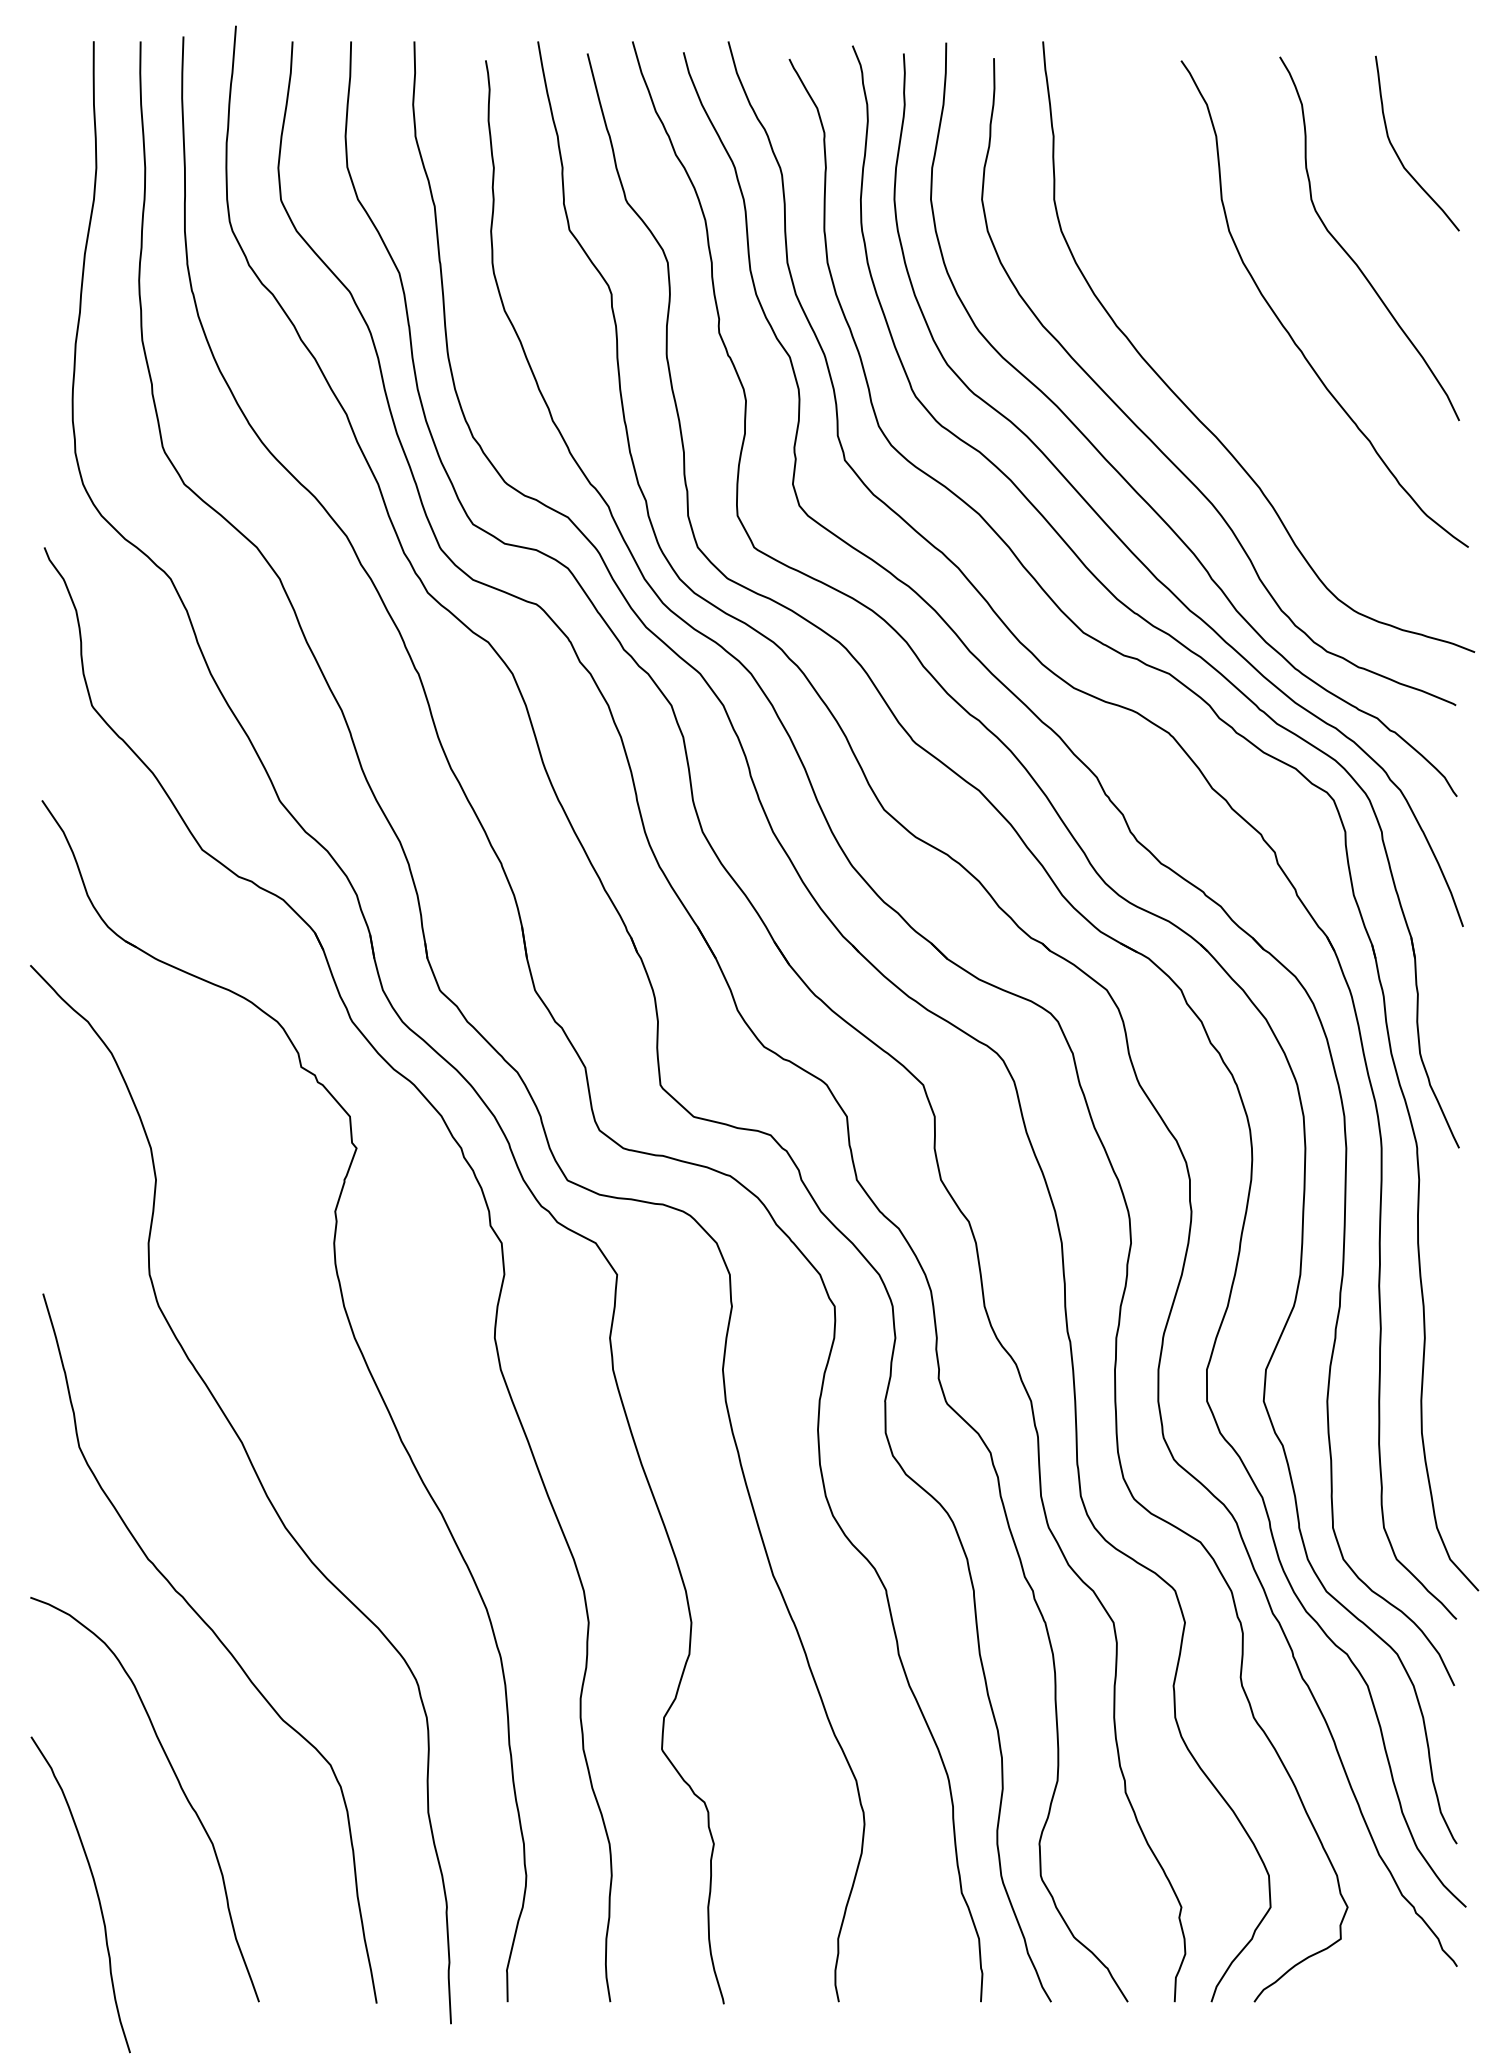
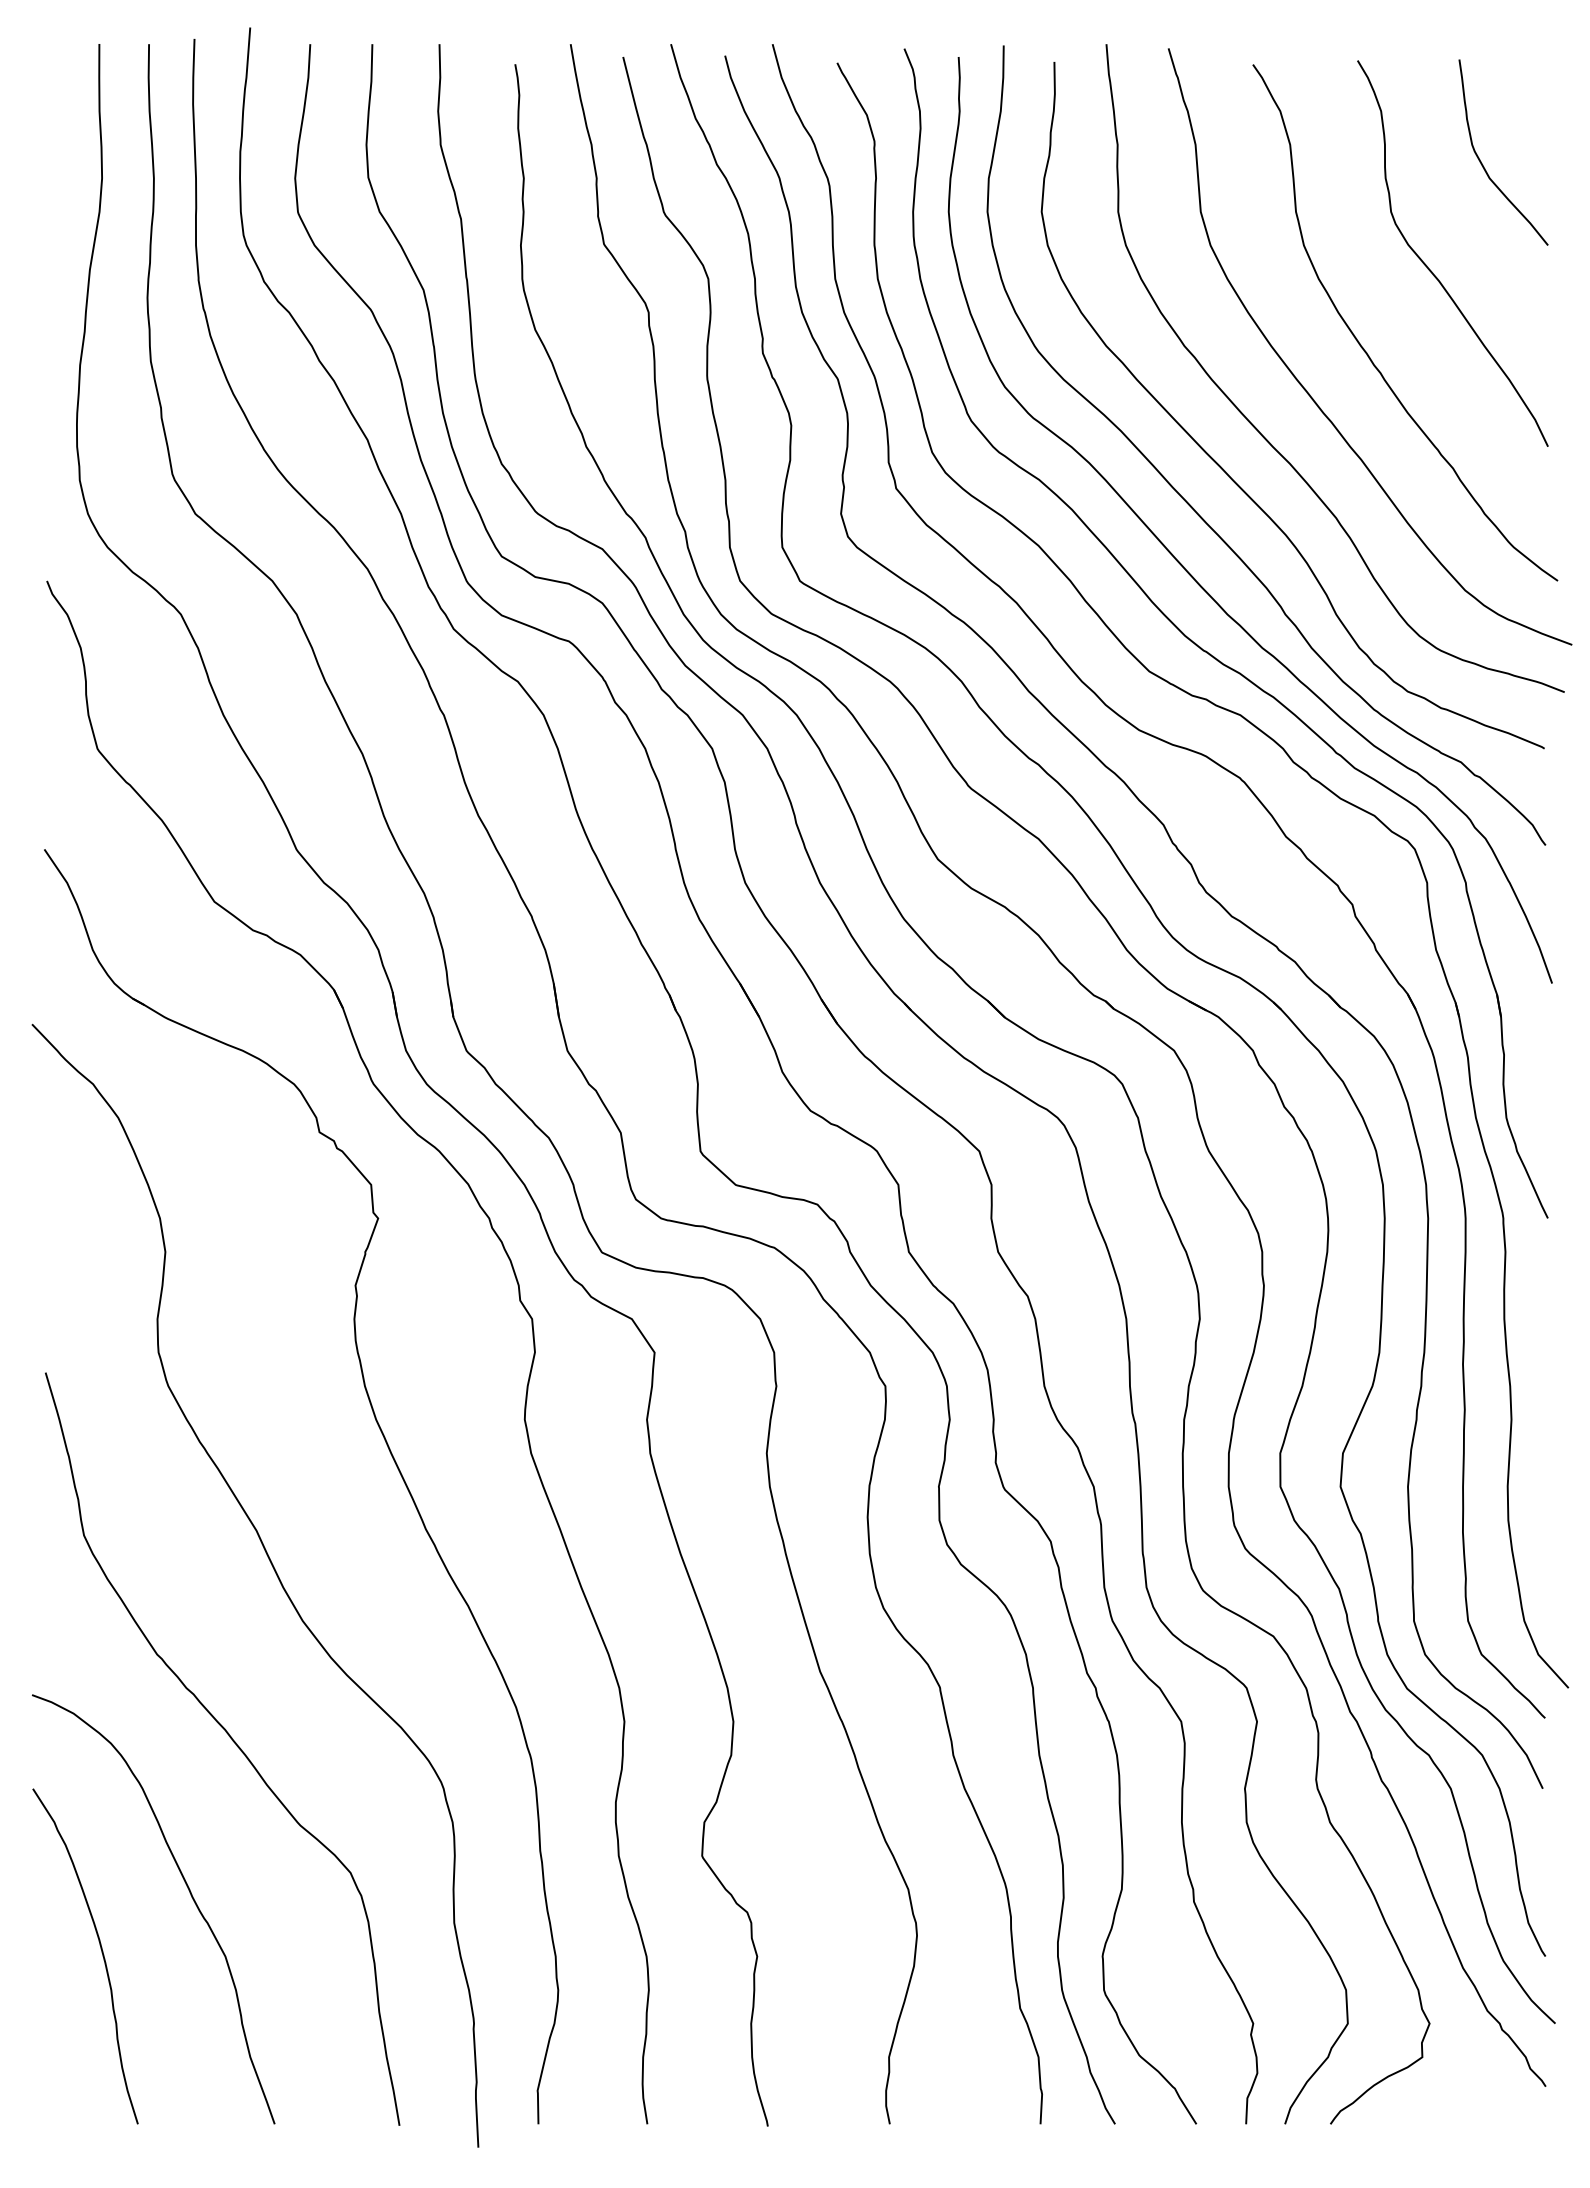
curve: (1235, 371) -> (1310, 394), added
curve: (95, 1891) -> (101, 1952), moved

